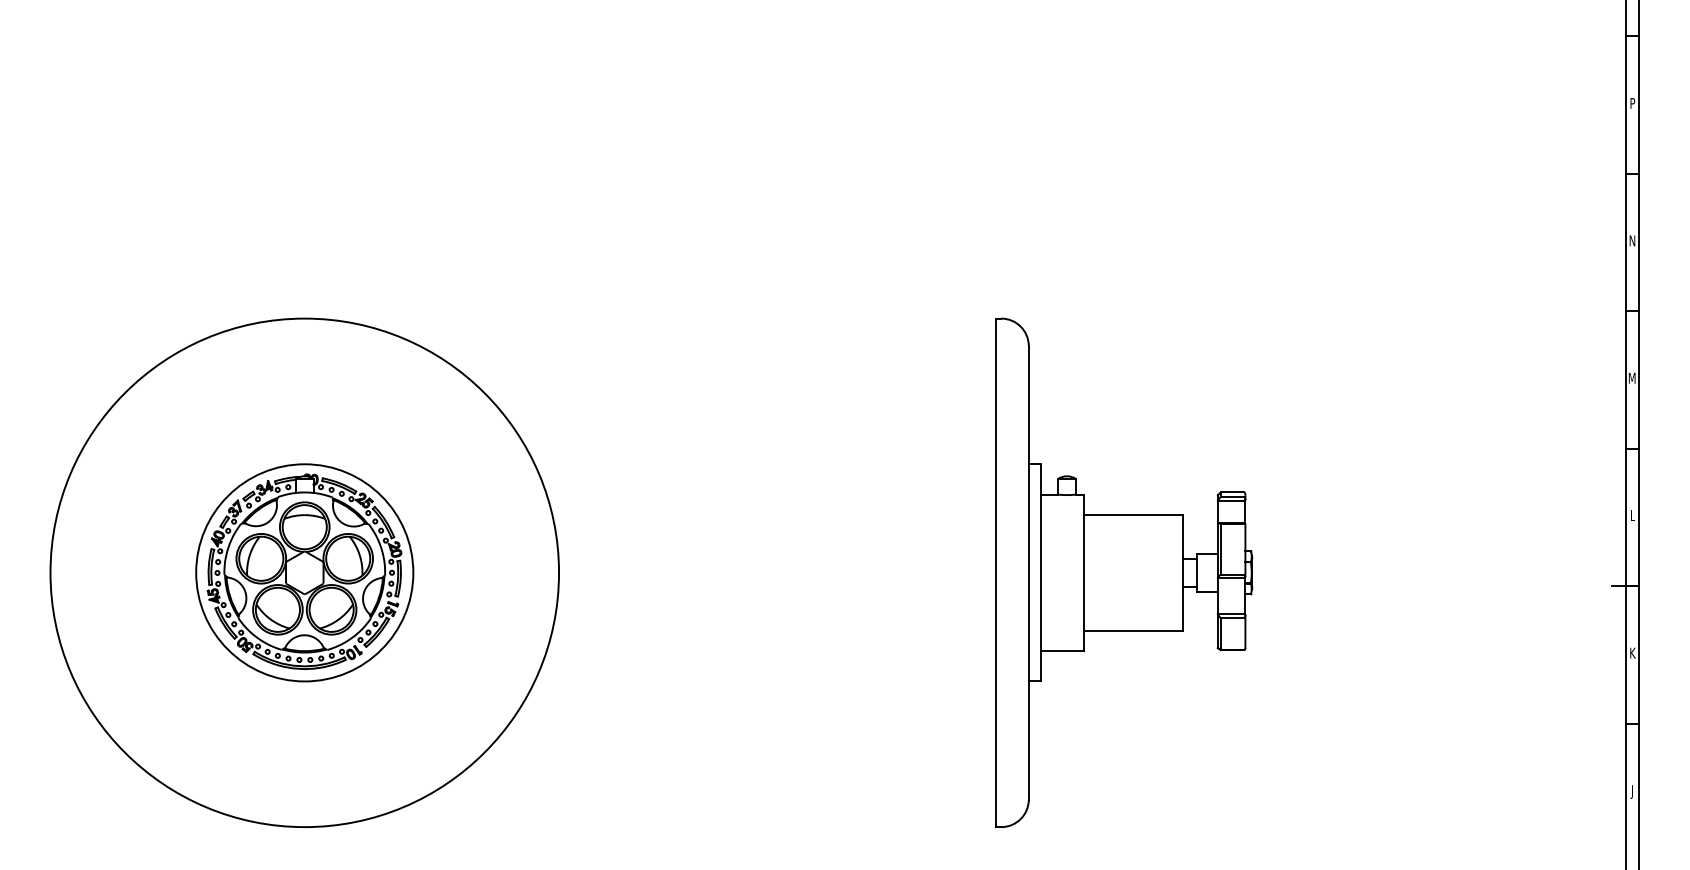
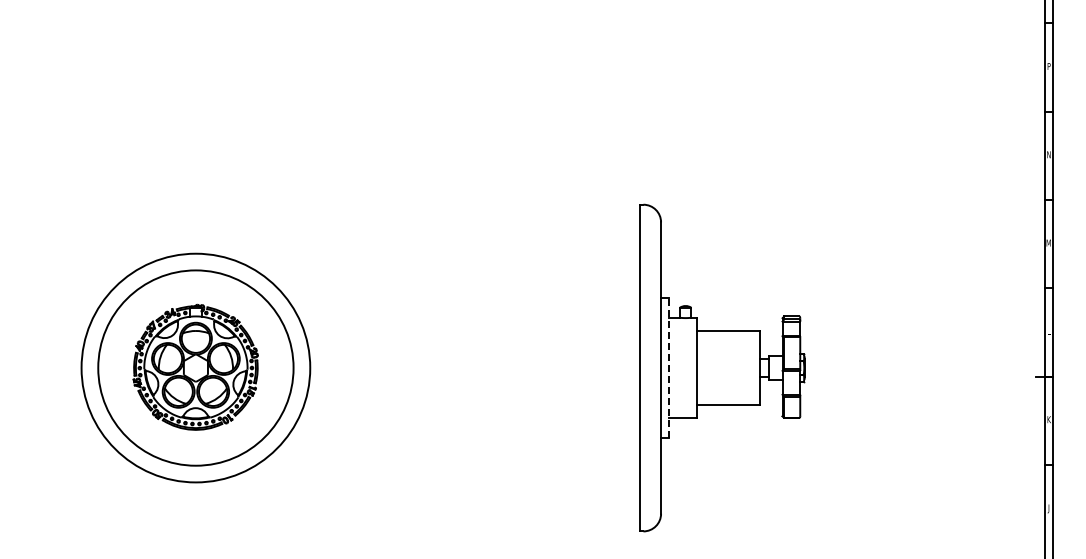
circle: (304, 571) -> (195, 367), size x0.7
circle: (304, 571) -> (195, 367), size x1.4
line: (1041, 573) -> (669, 368), solid -> dashed

